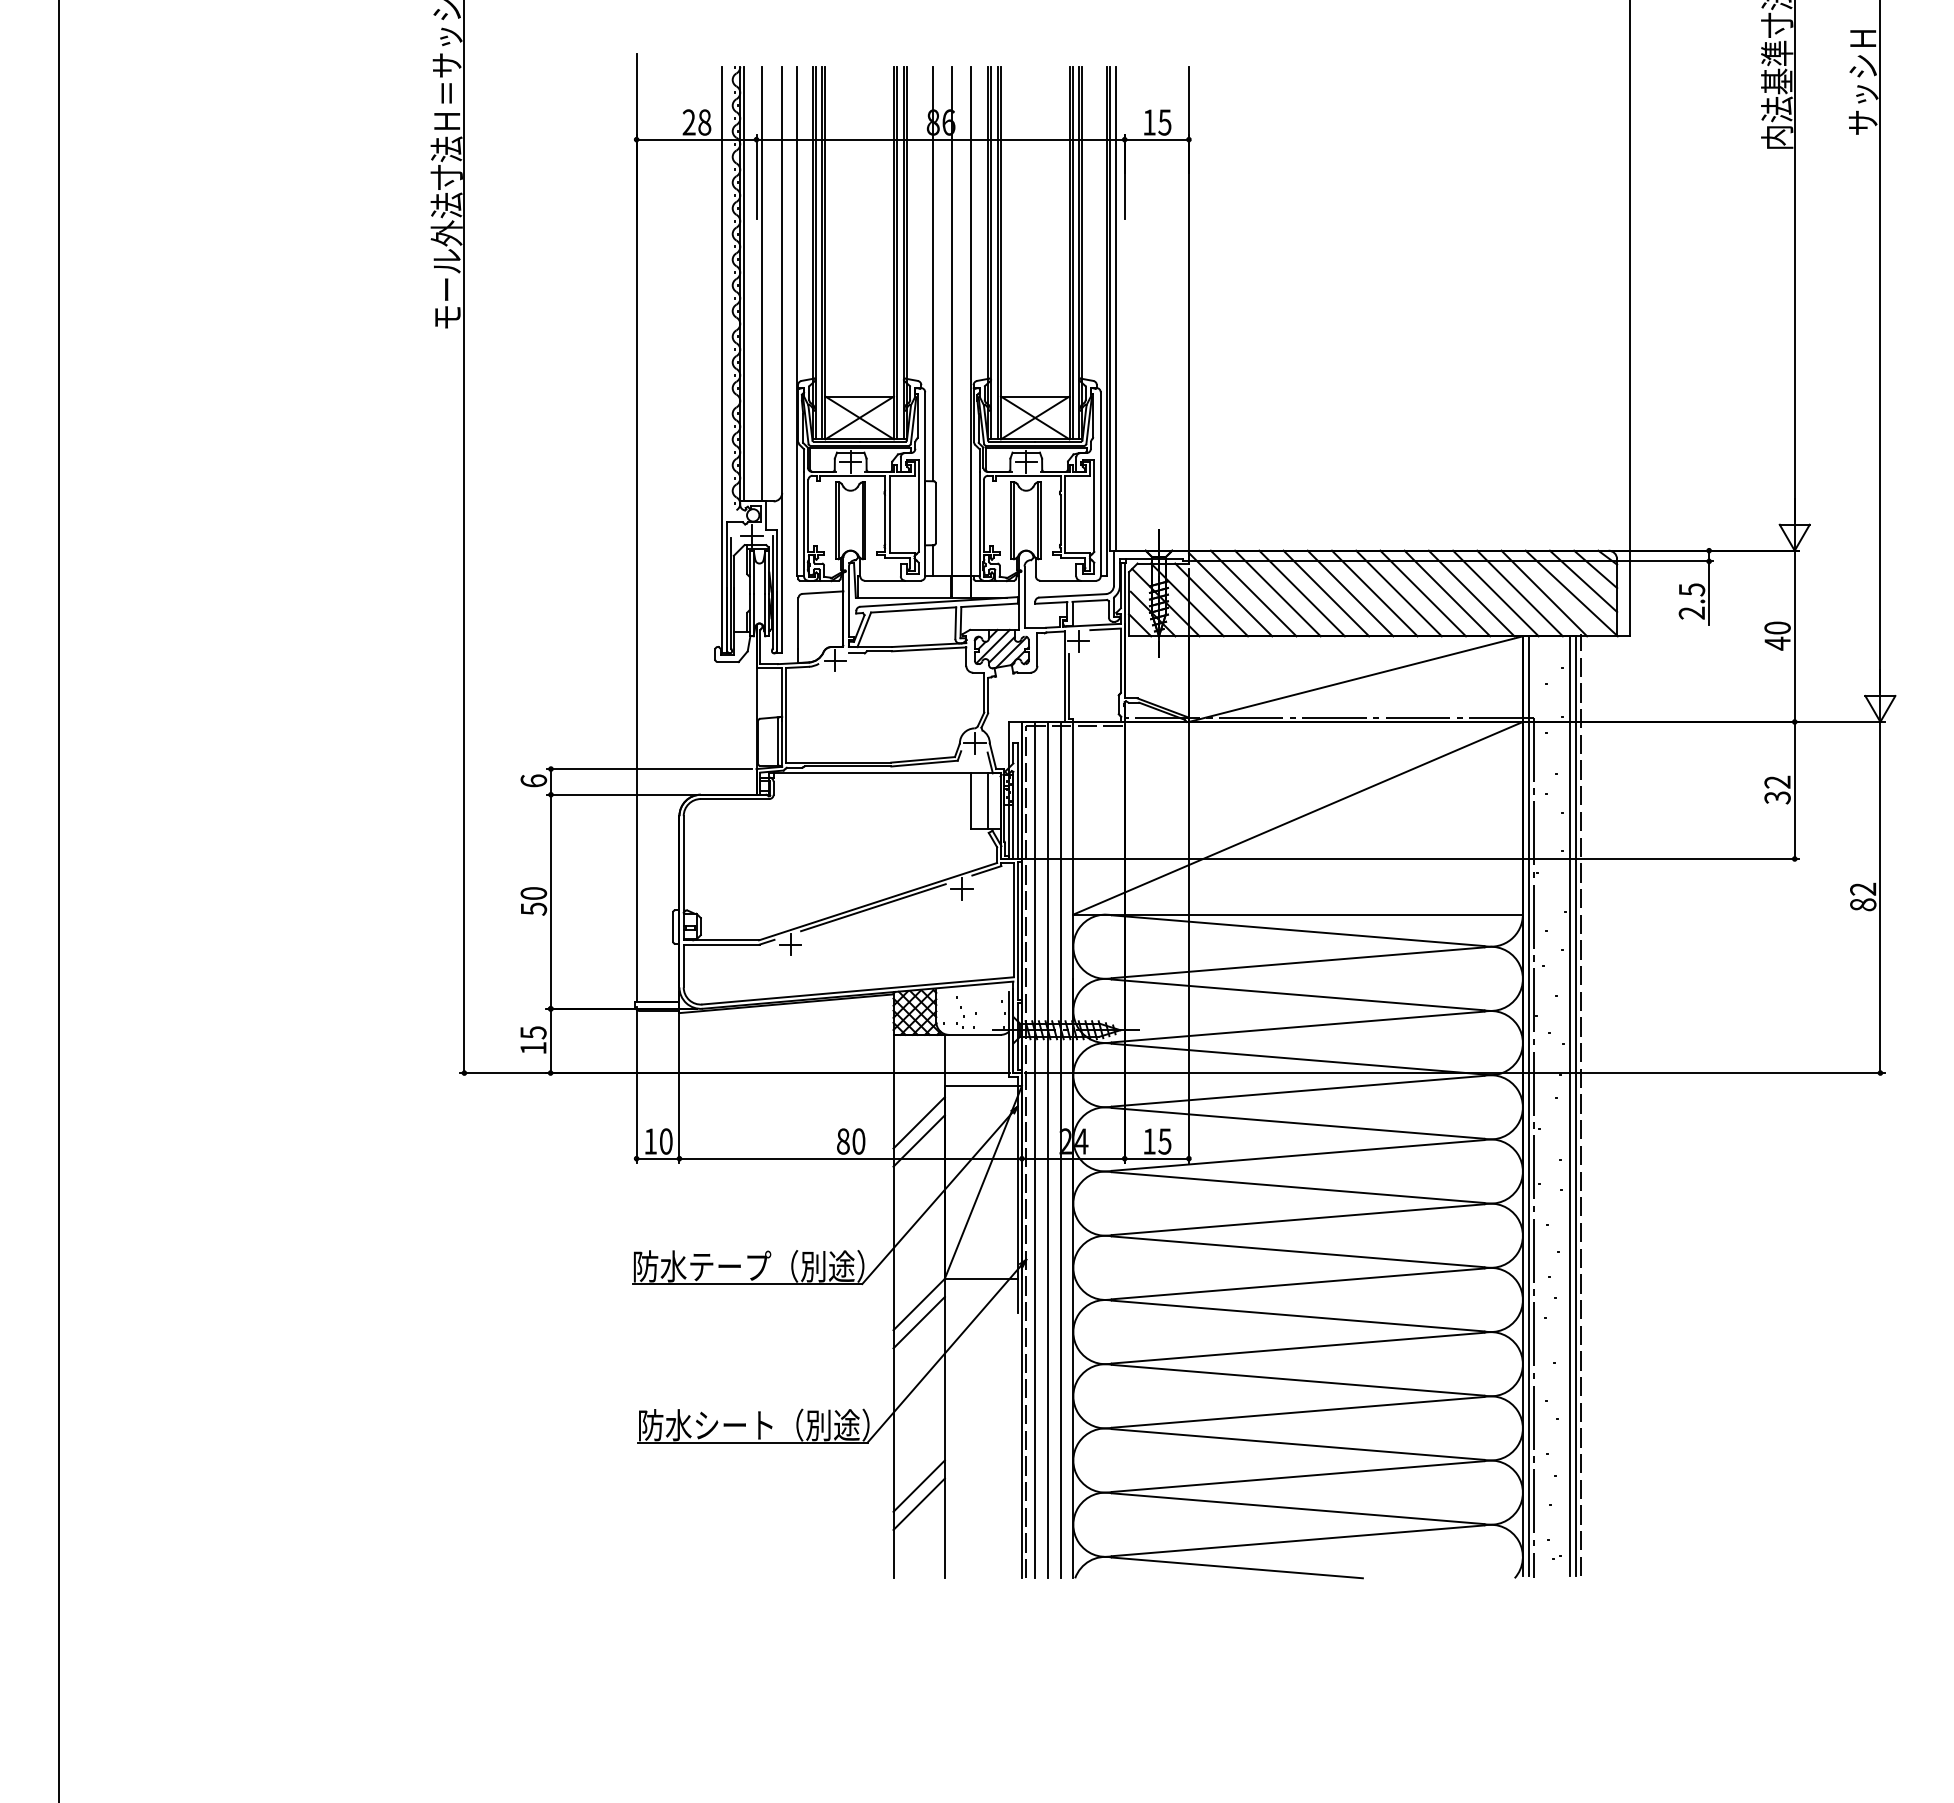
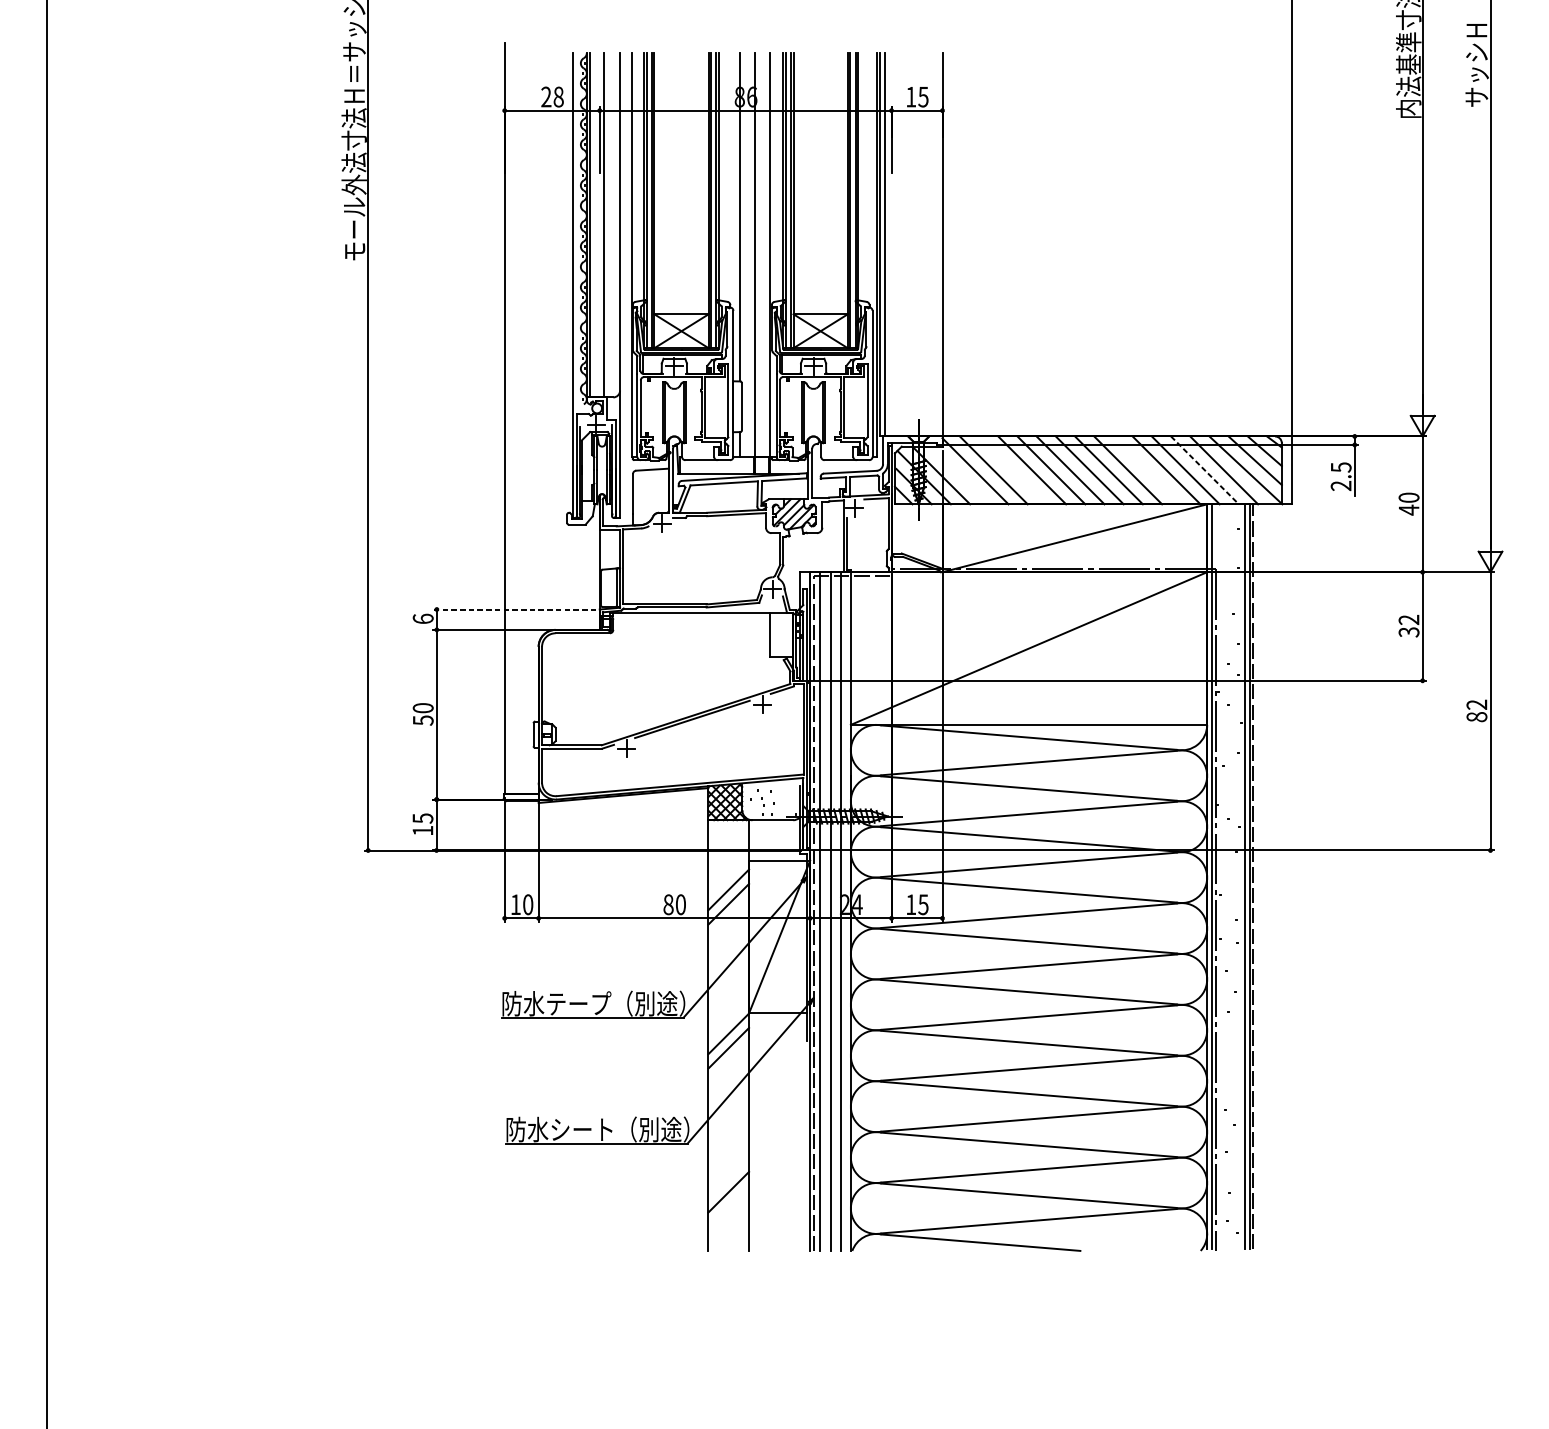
line: (1277, 593) -> (1012, 470), removed
line: (1447, 593) -> (1147, 470), removed
line: (1520, 593) -> (1205, 470), solid -> dashed
line: (1211, 599) -> (960, 475), removed
line: (649, 769) -> (514, 609), solid -> dashed
line: (987, 801) -> (782, 635), removed
line: (918, 1485) -> (728, 1177), removed

